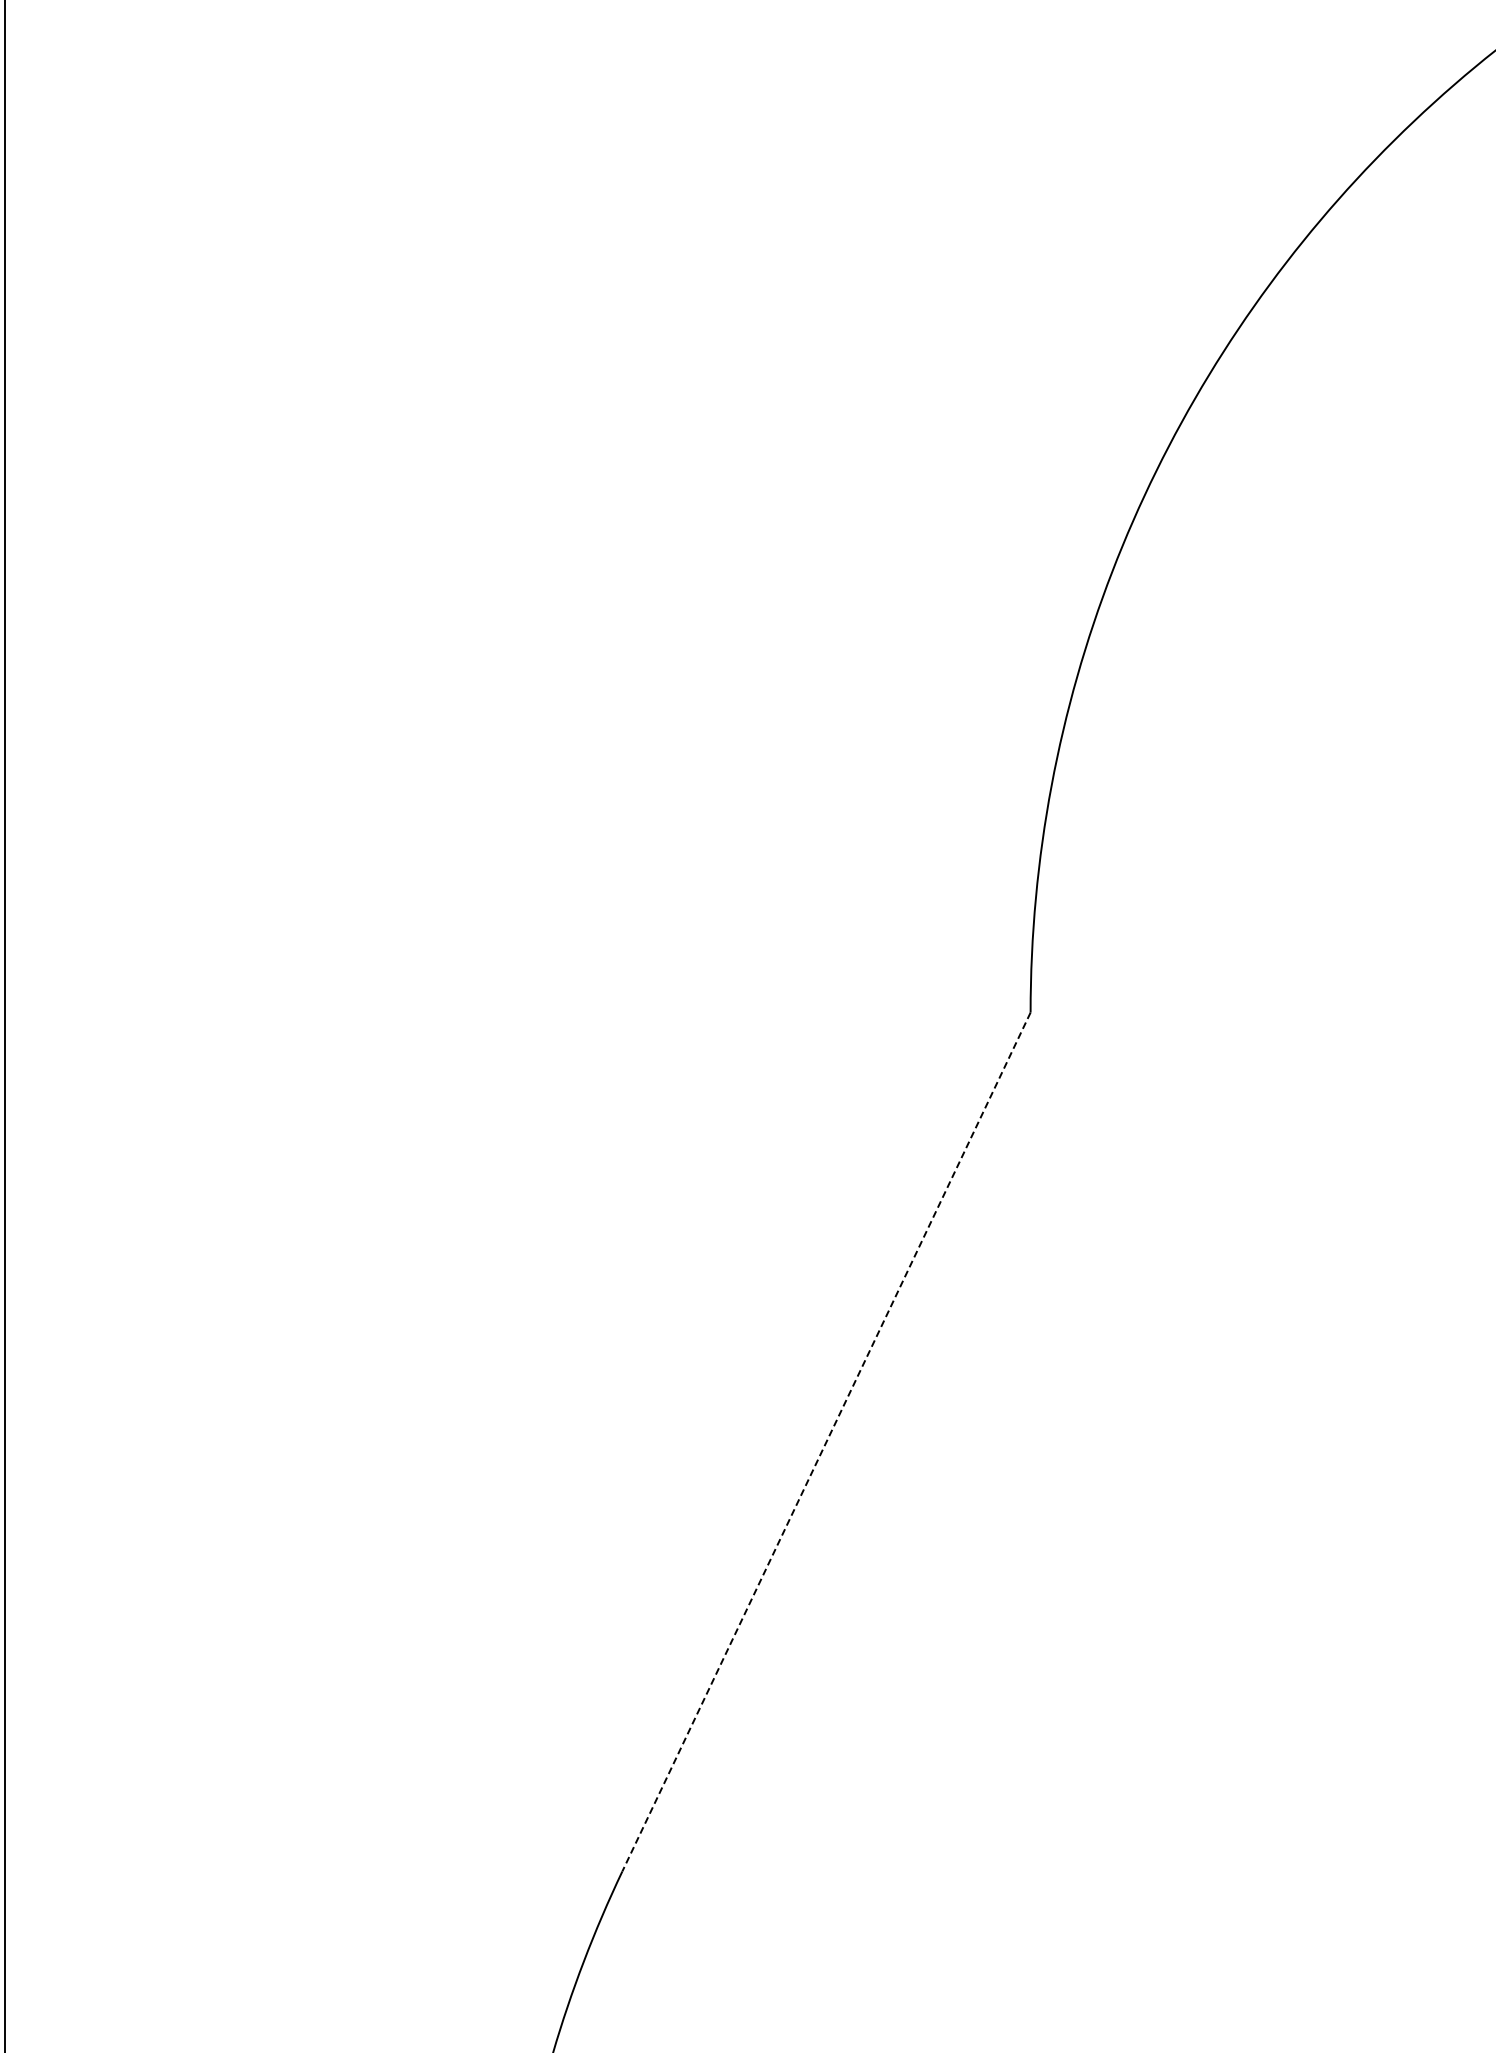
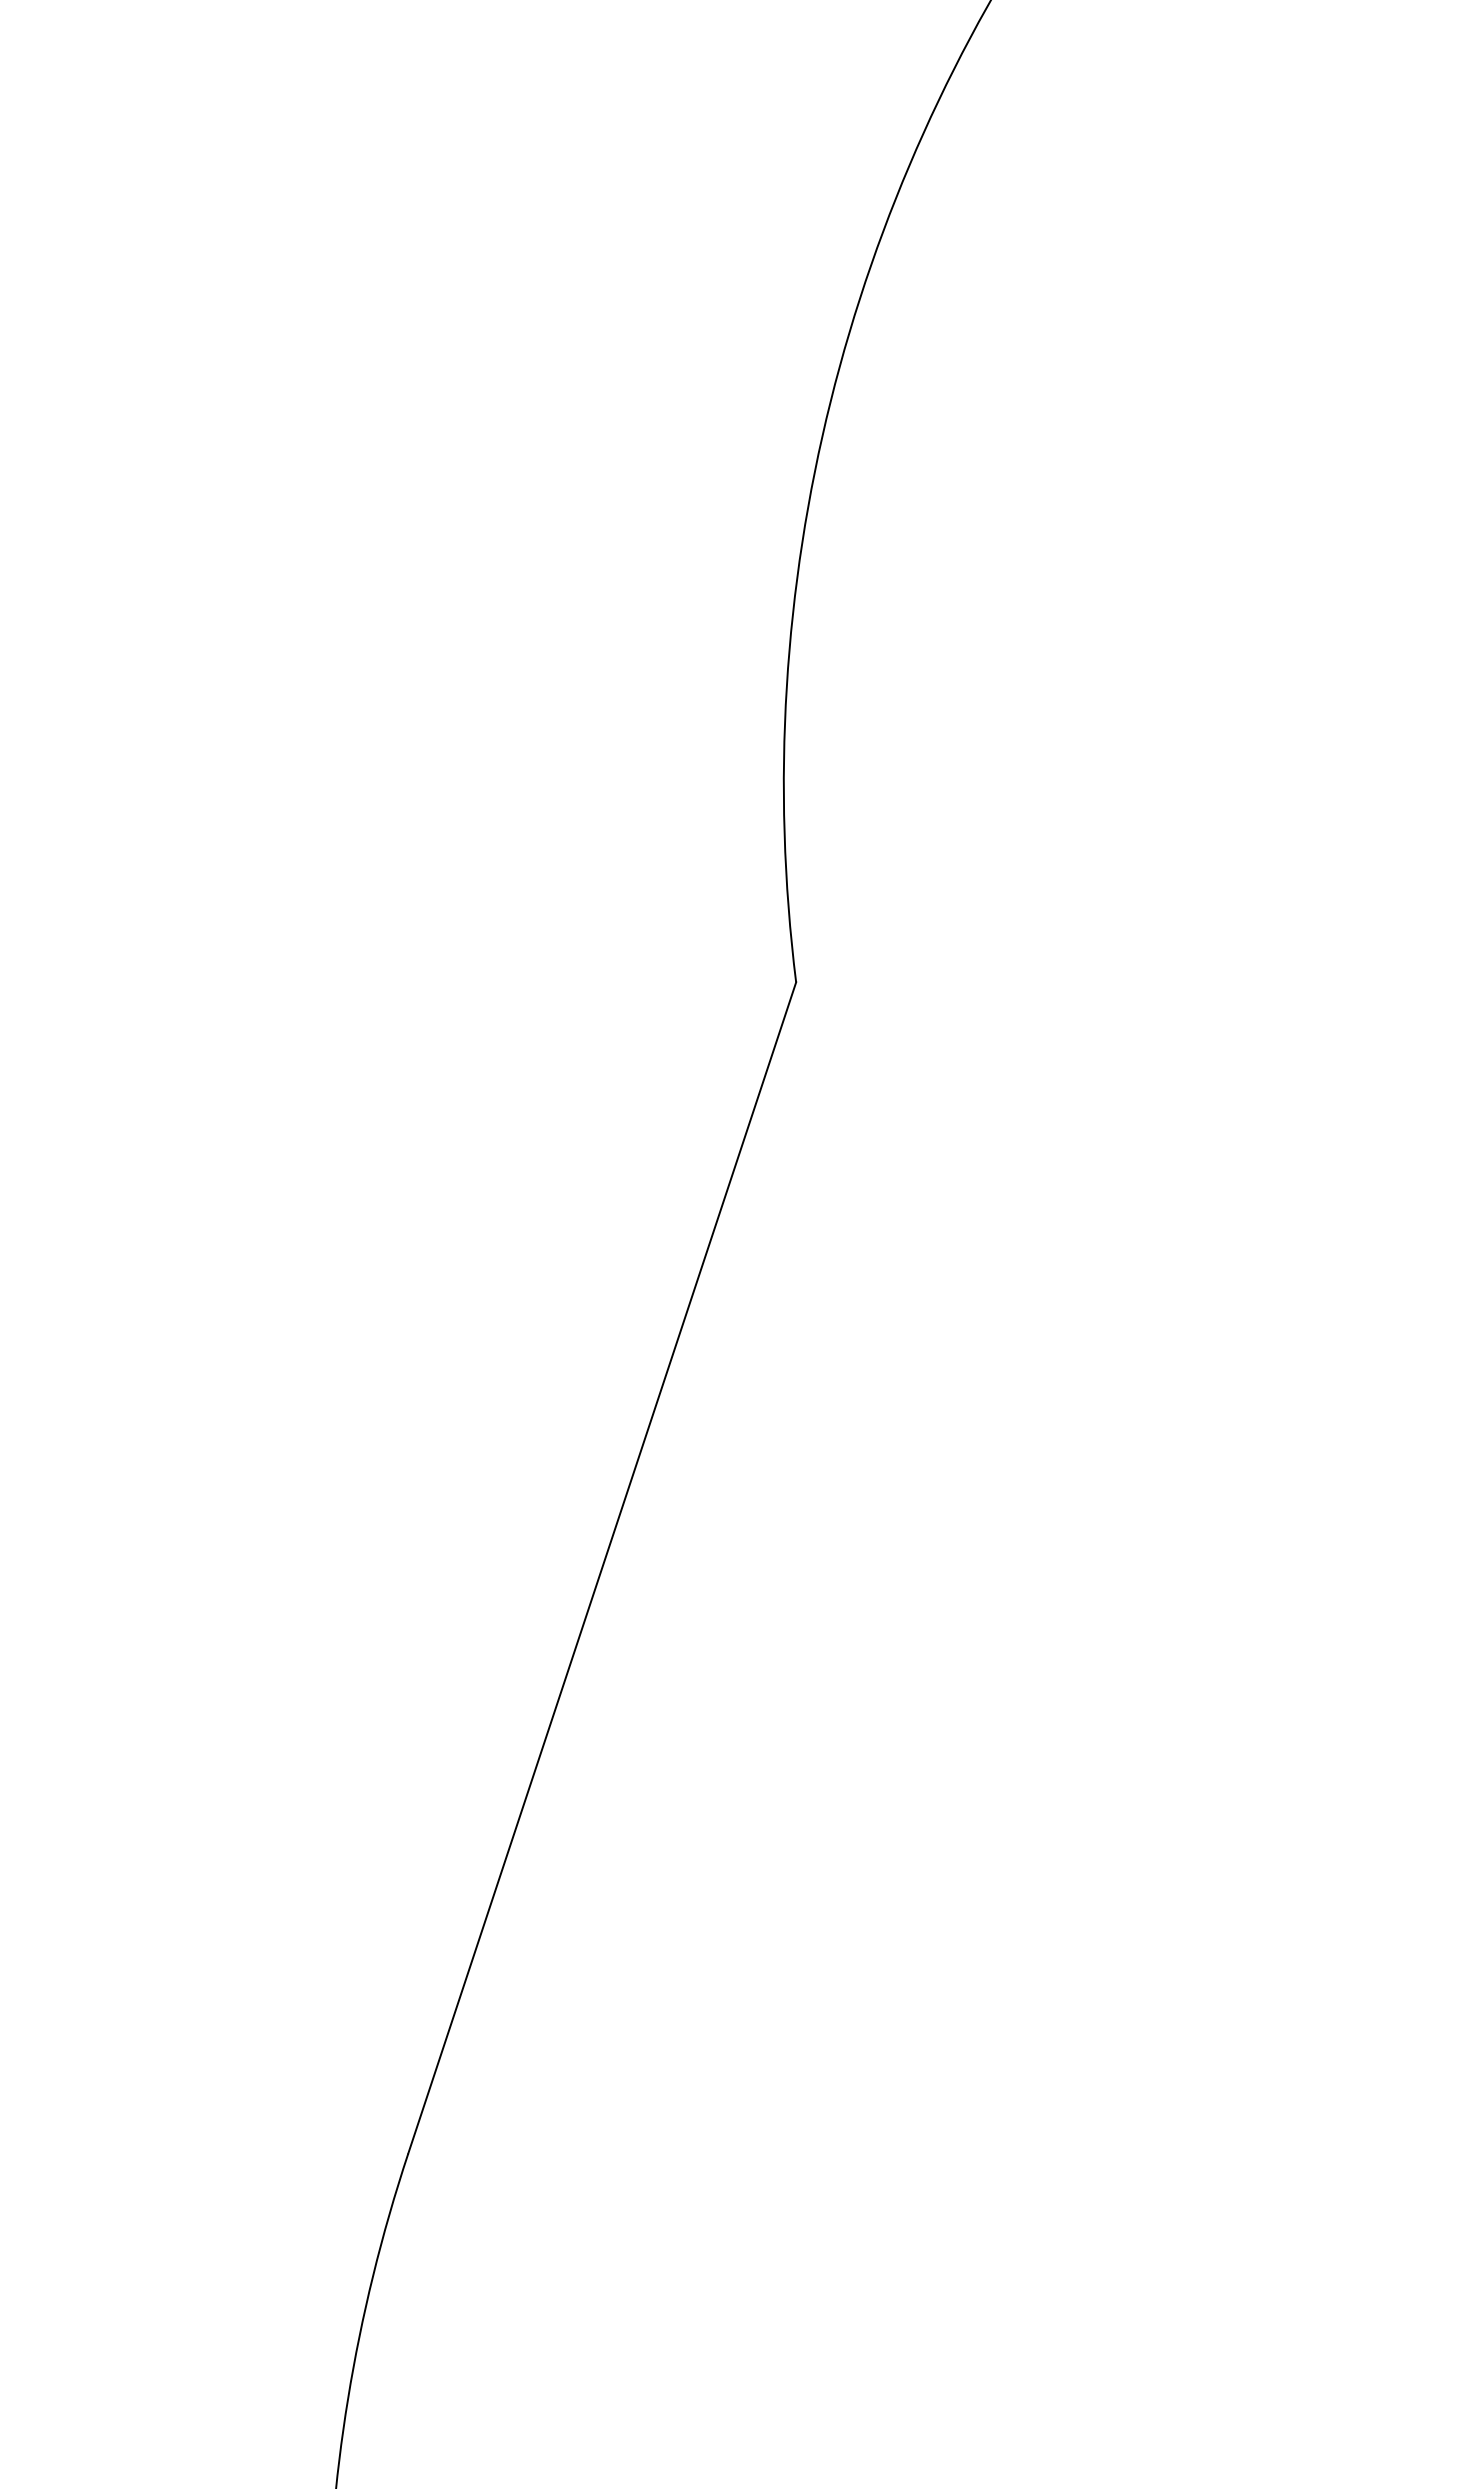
line: (826, 1442) -> (602, 1568), dashed -> solid

